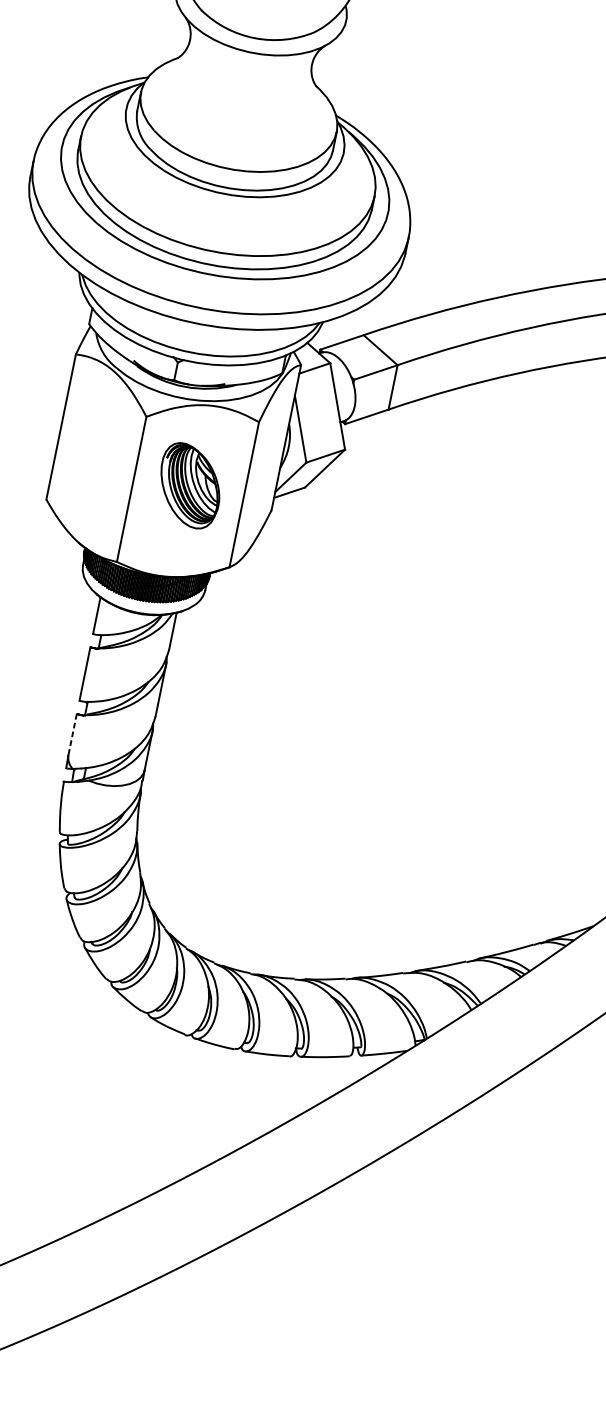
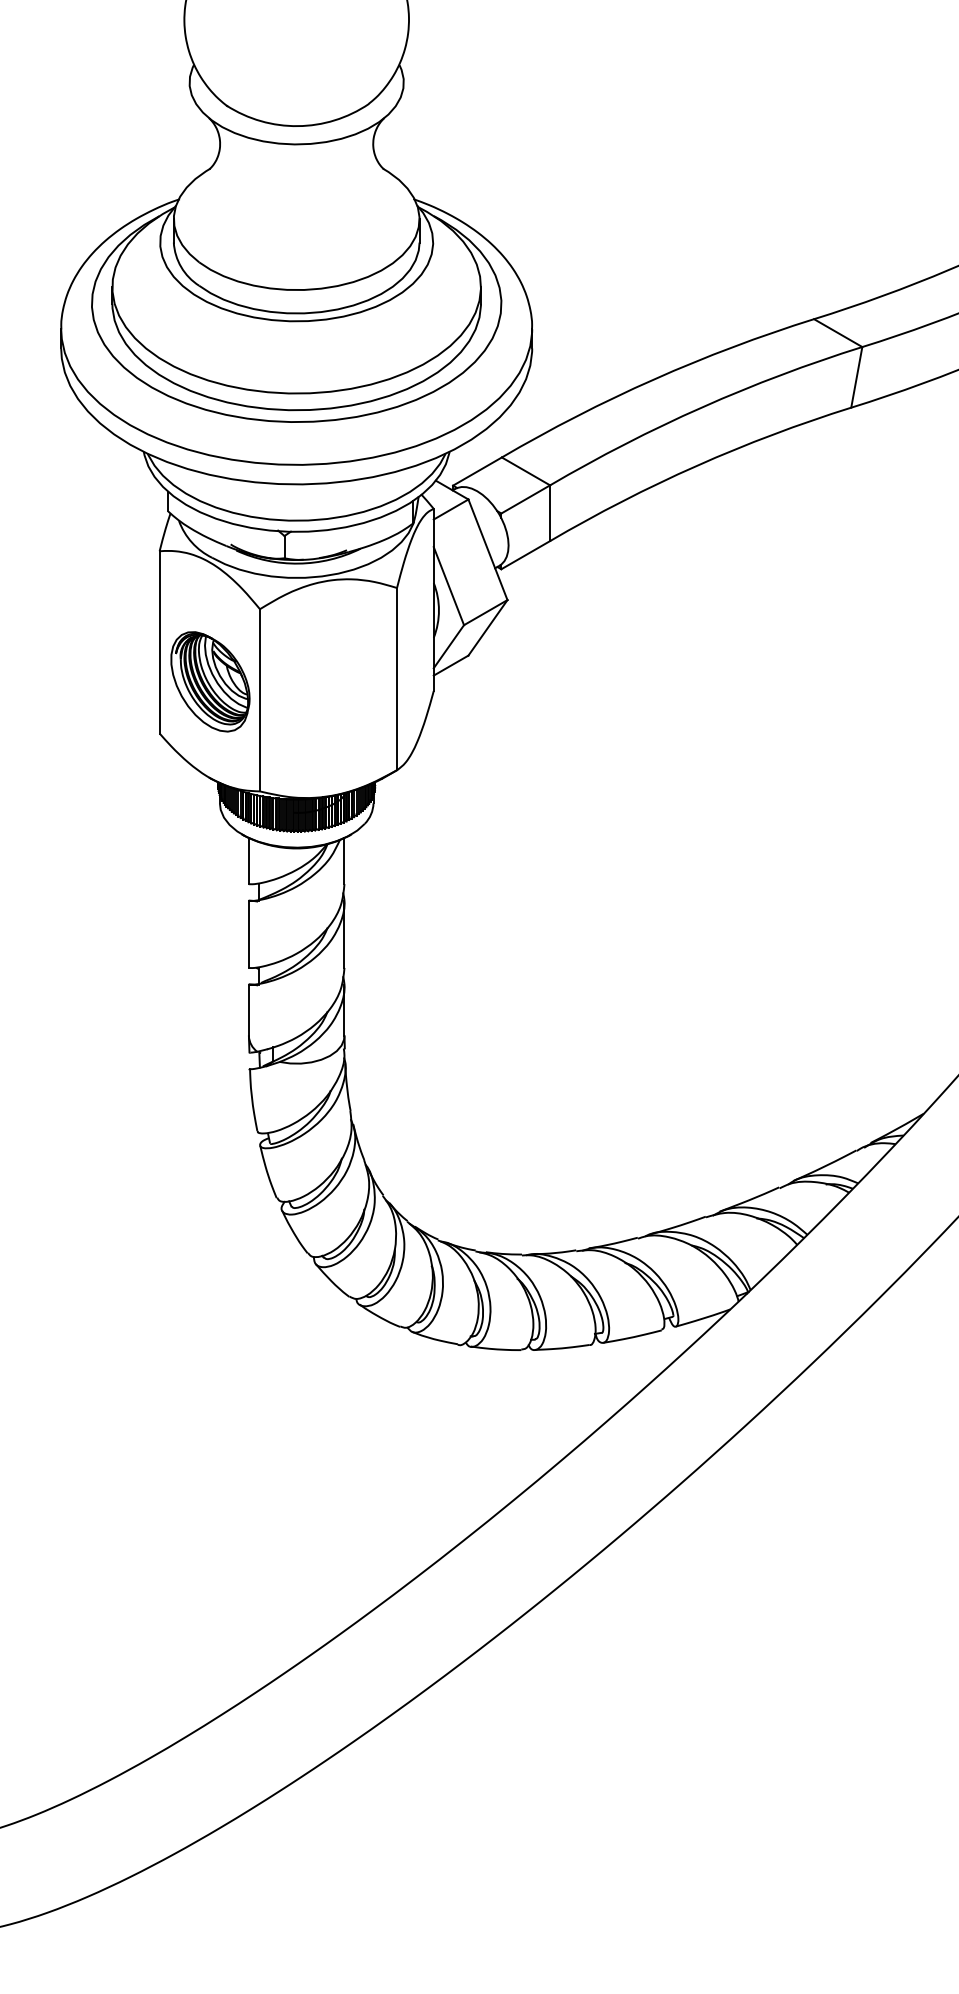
part: (190, 485) -> (210, 681), moved
line: (72, 734) -> (248, 1010), dashed -> solid

